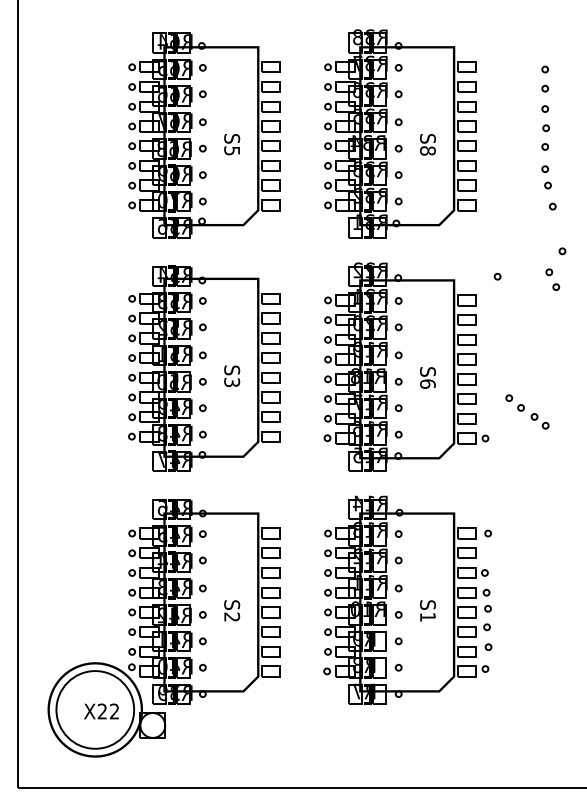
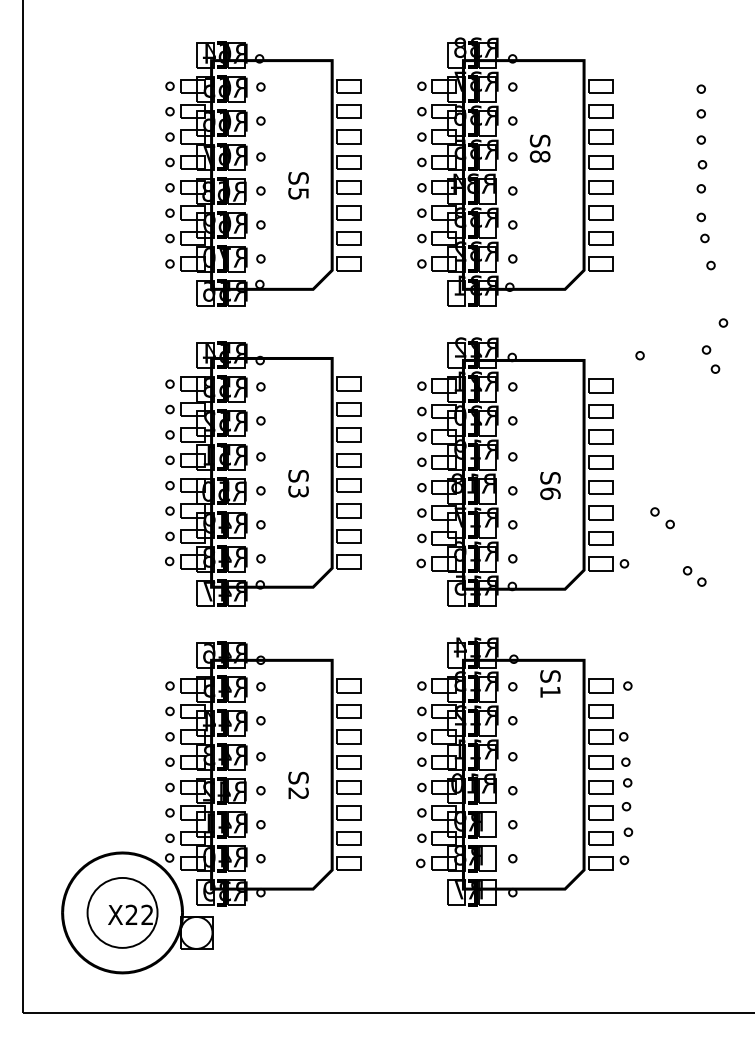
text: (427, 144) -> (539, 148), moved
part: (539, 421) -> (693, 576), moved
text: (427, 610) -> (549, 683), moved
circle: (95, 709) -> (122, 912), size x0.7

